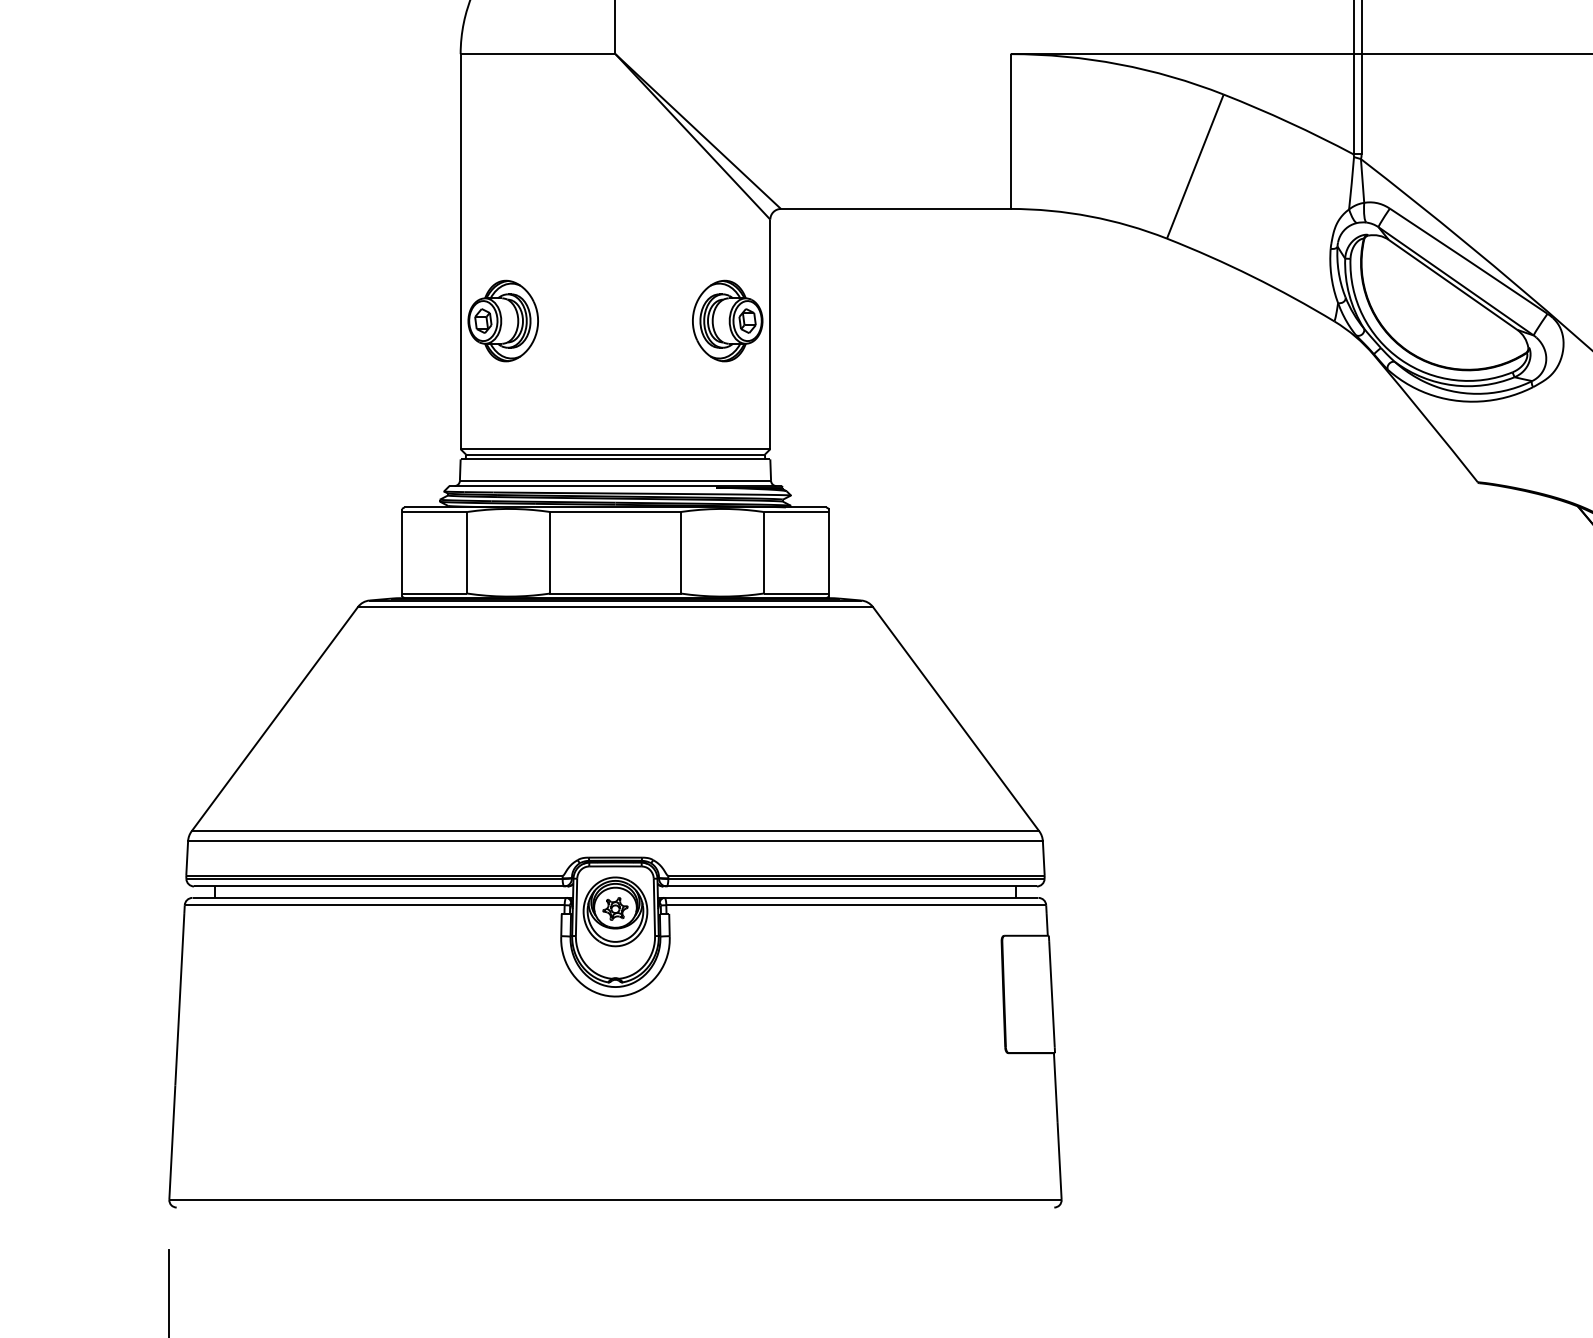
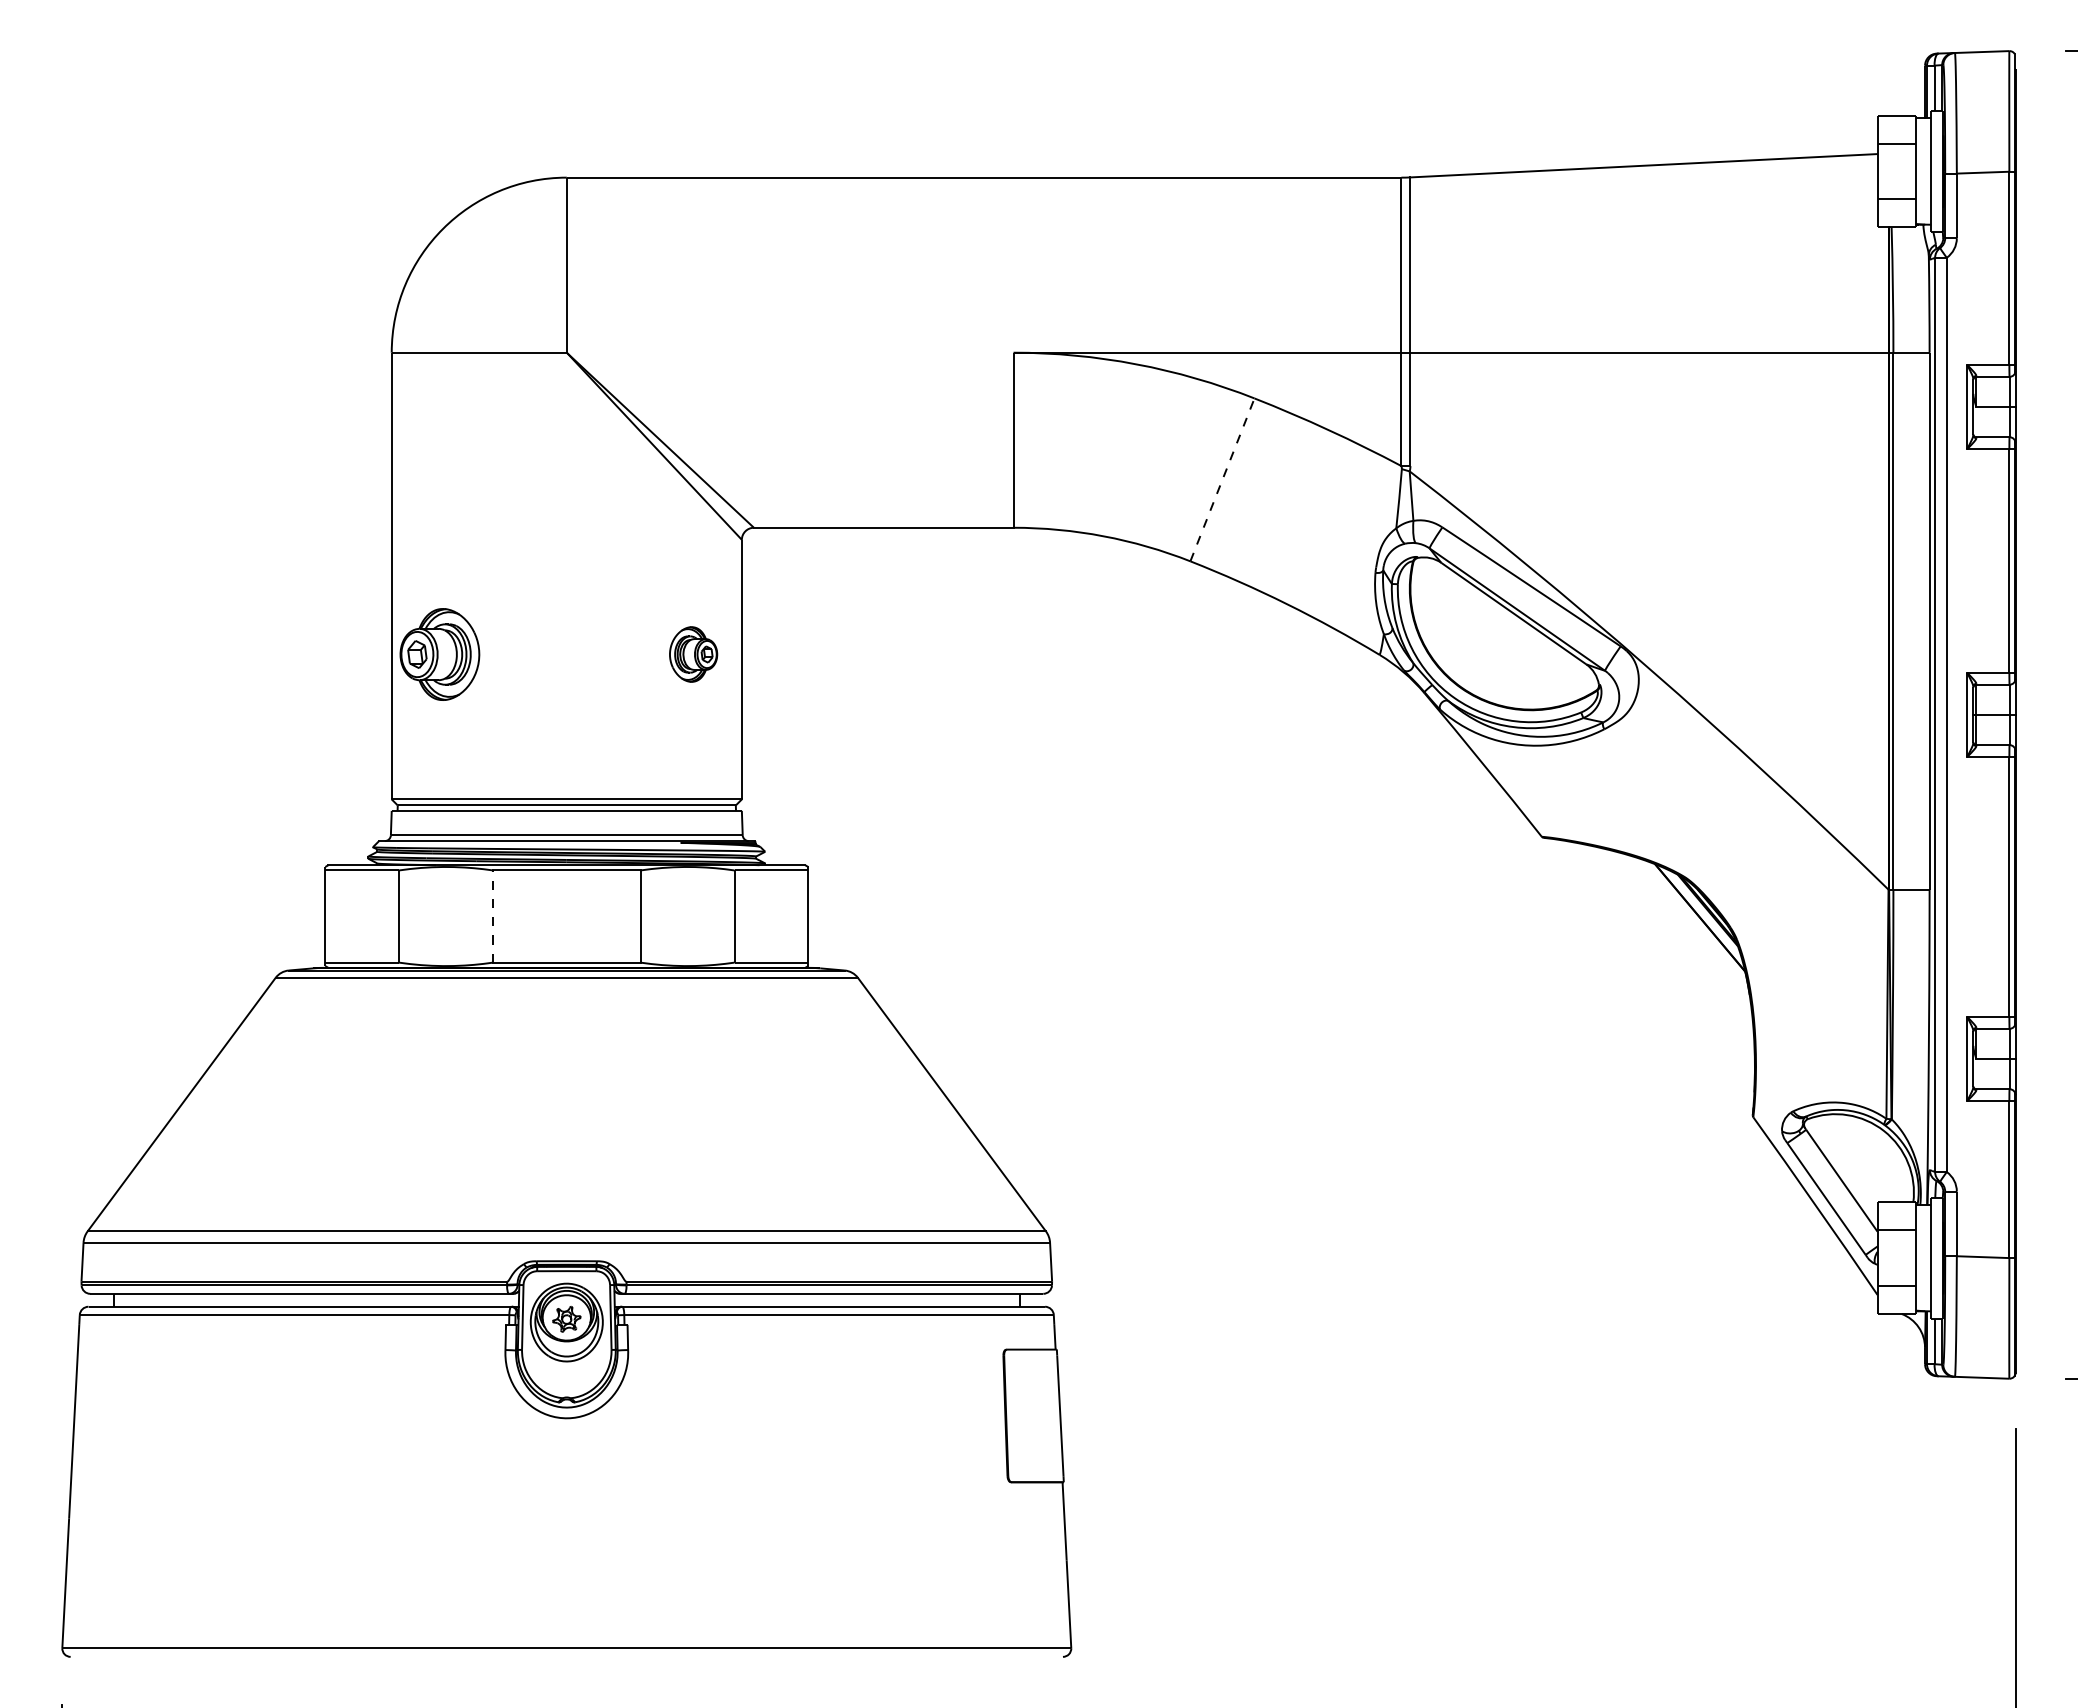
line: (1195, 166) -> (1222, 479), solid -> dashed
part: (727, 321) -> (693, 654), size x0.6
line: (550, 552) -> (493, 916), solid -> dashed

